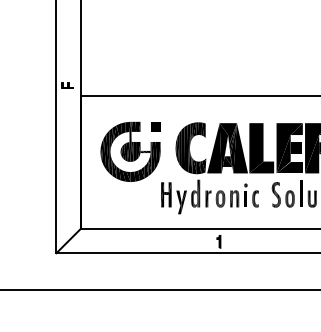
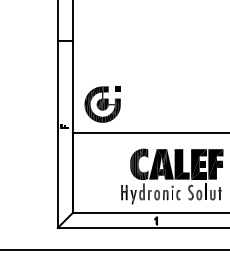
part: (130, 151) -> (102, 104), moved

